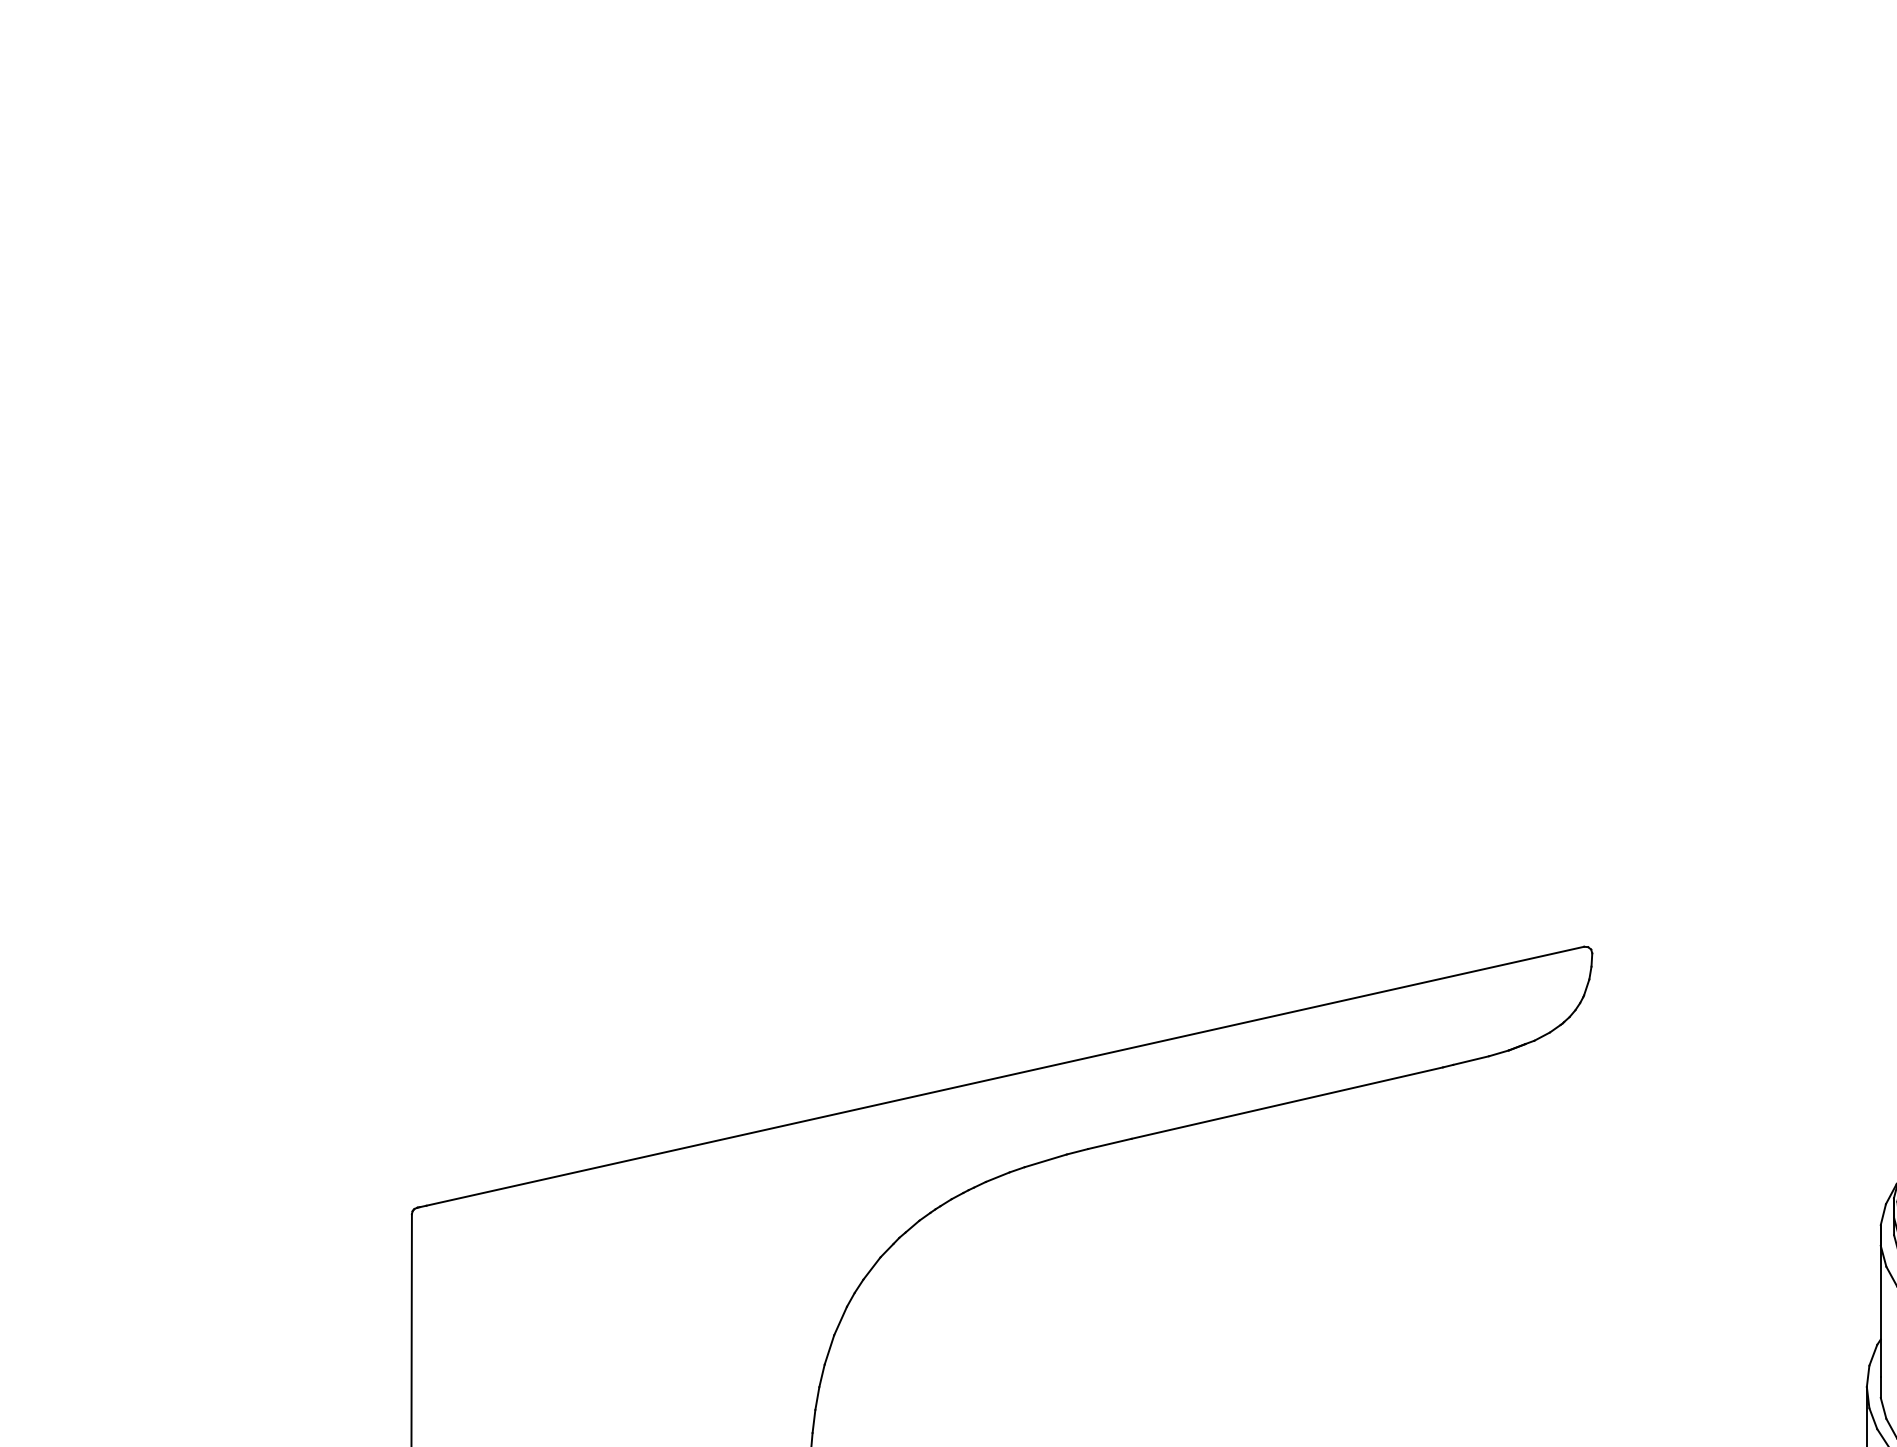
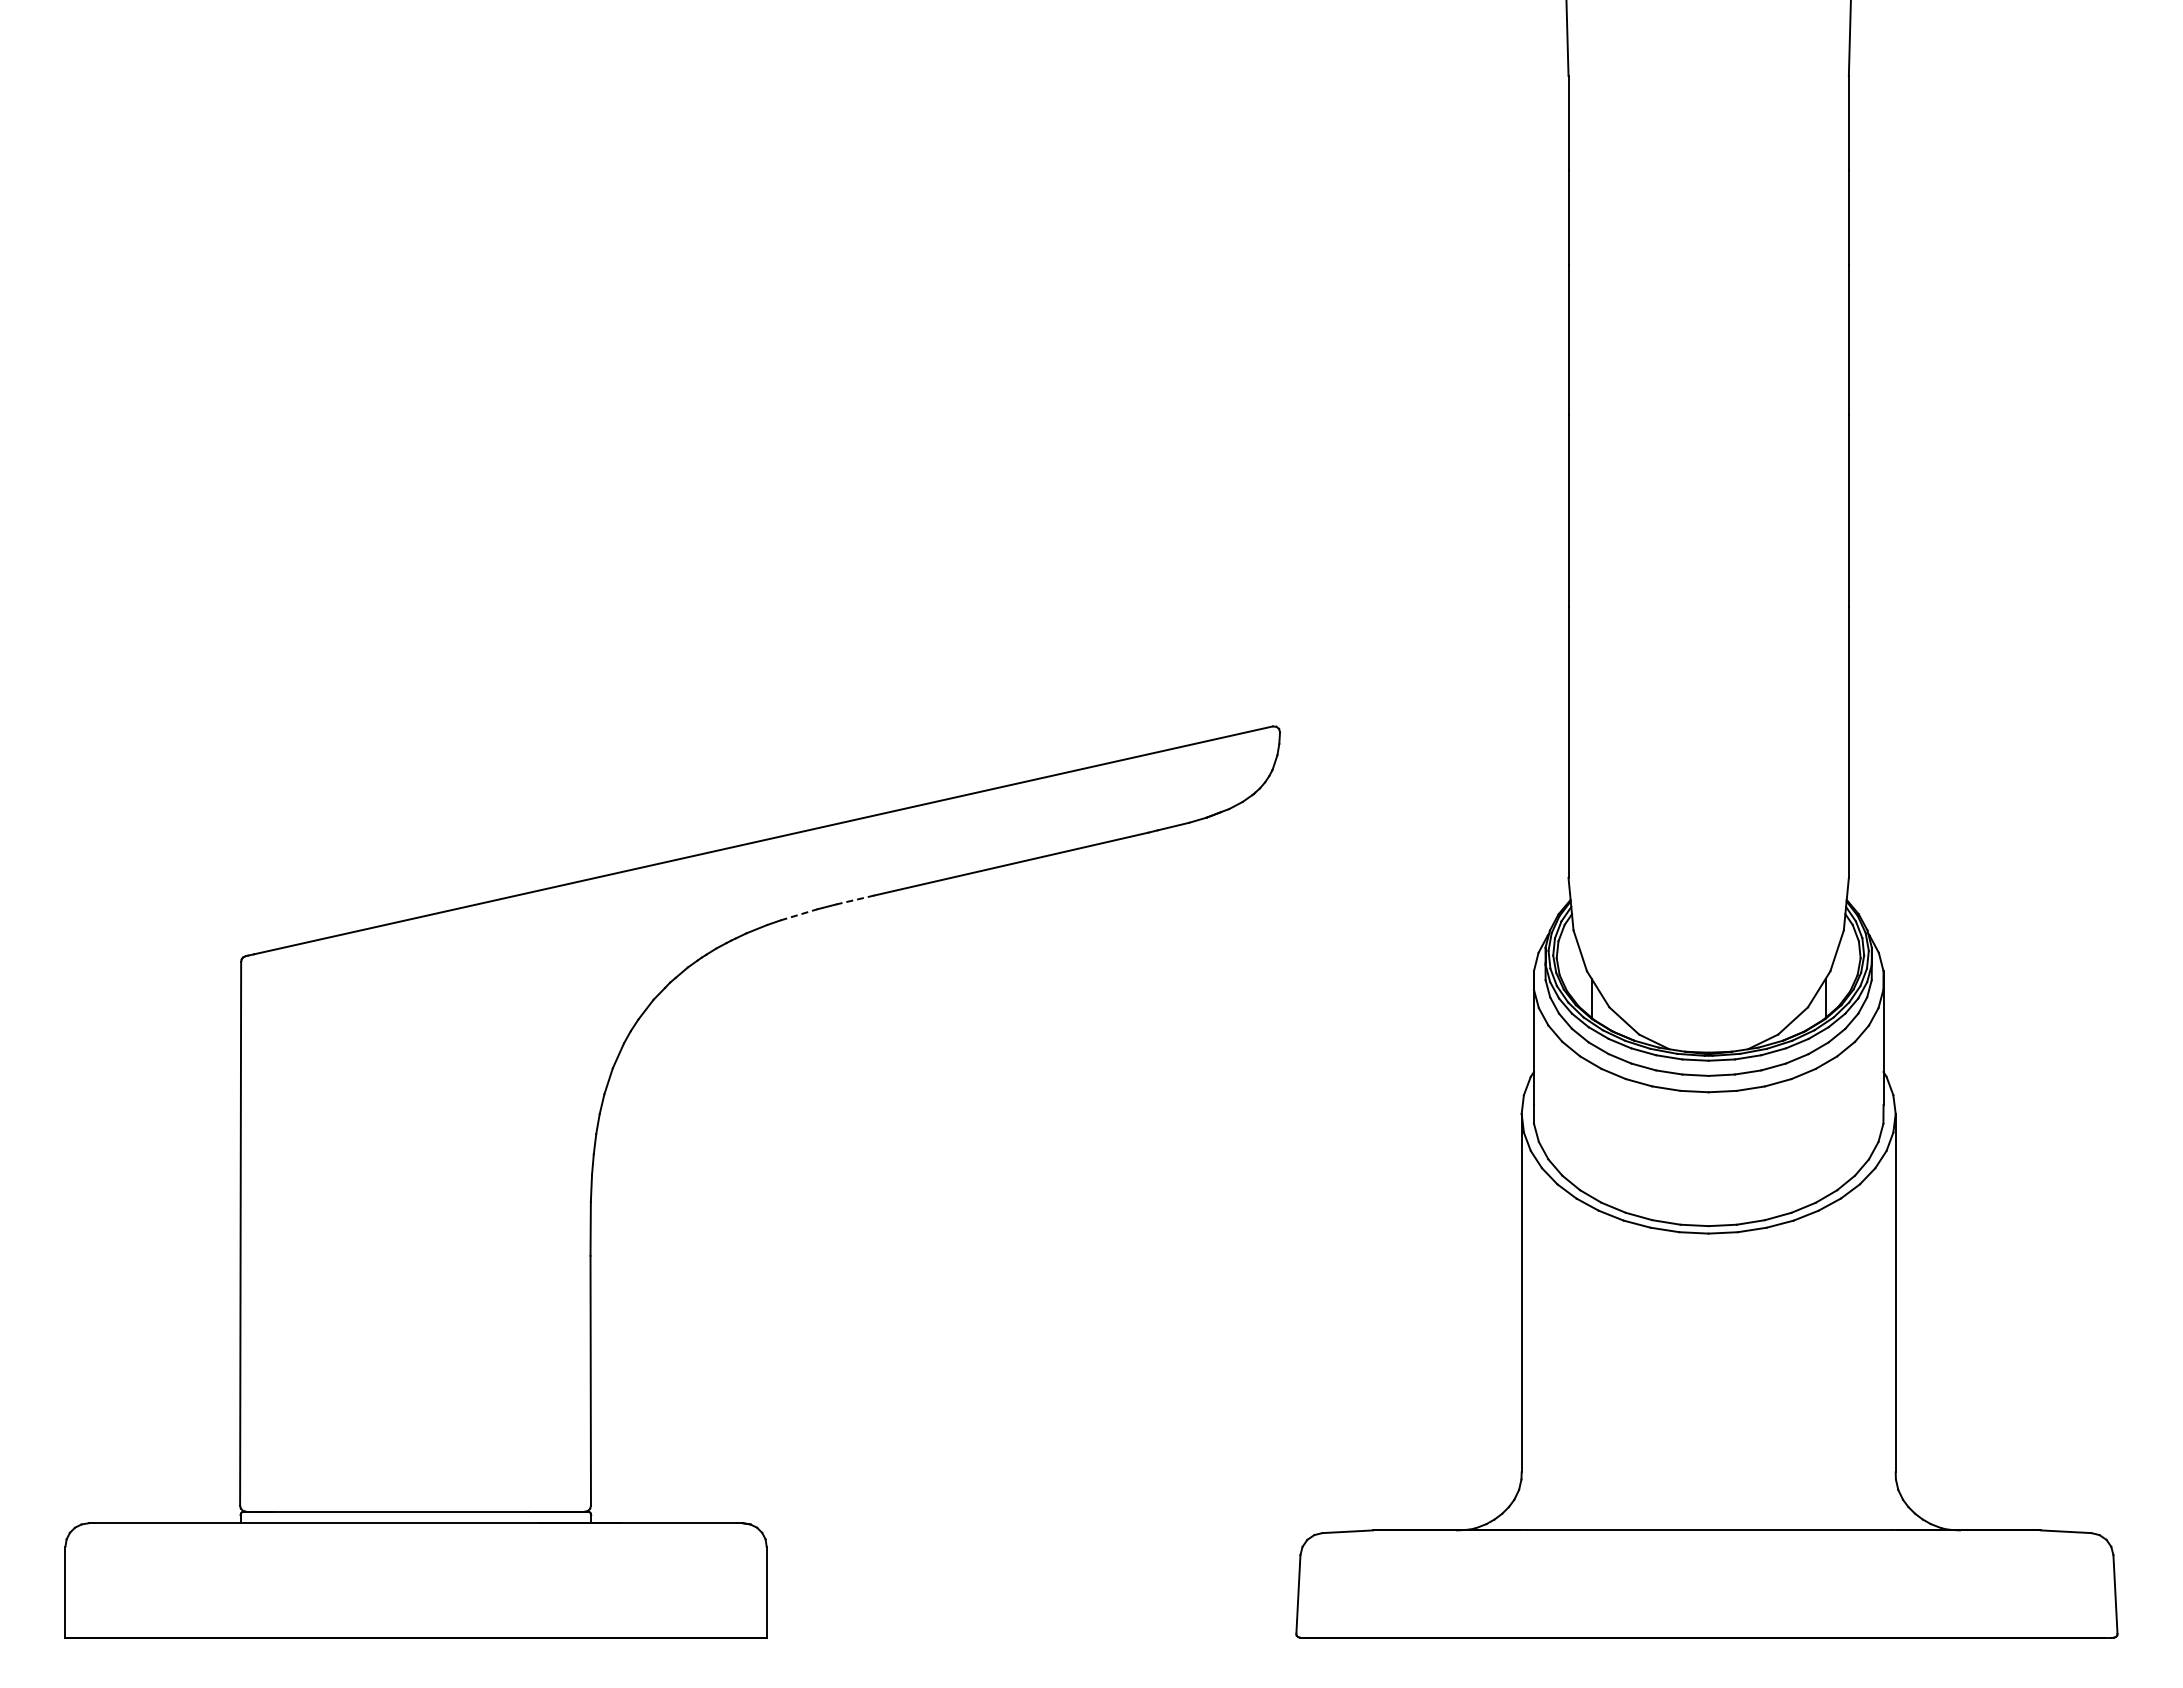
line: (1109, 1143) -> (855, 899), solid -> dashed
line: (1046, 1160) -> (799, 914), solid -> dashed

